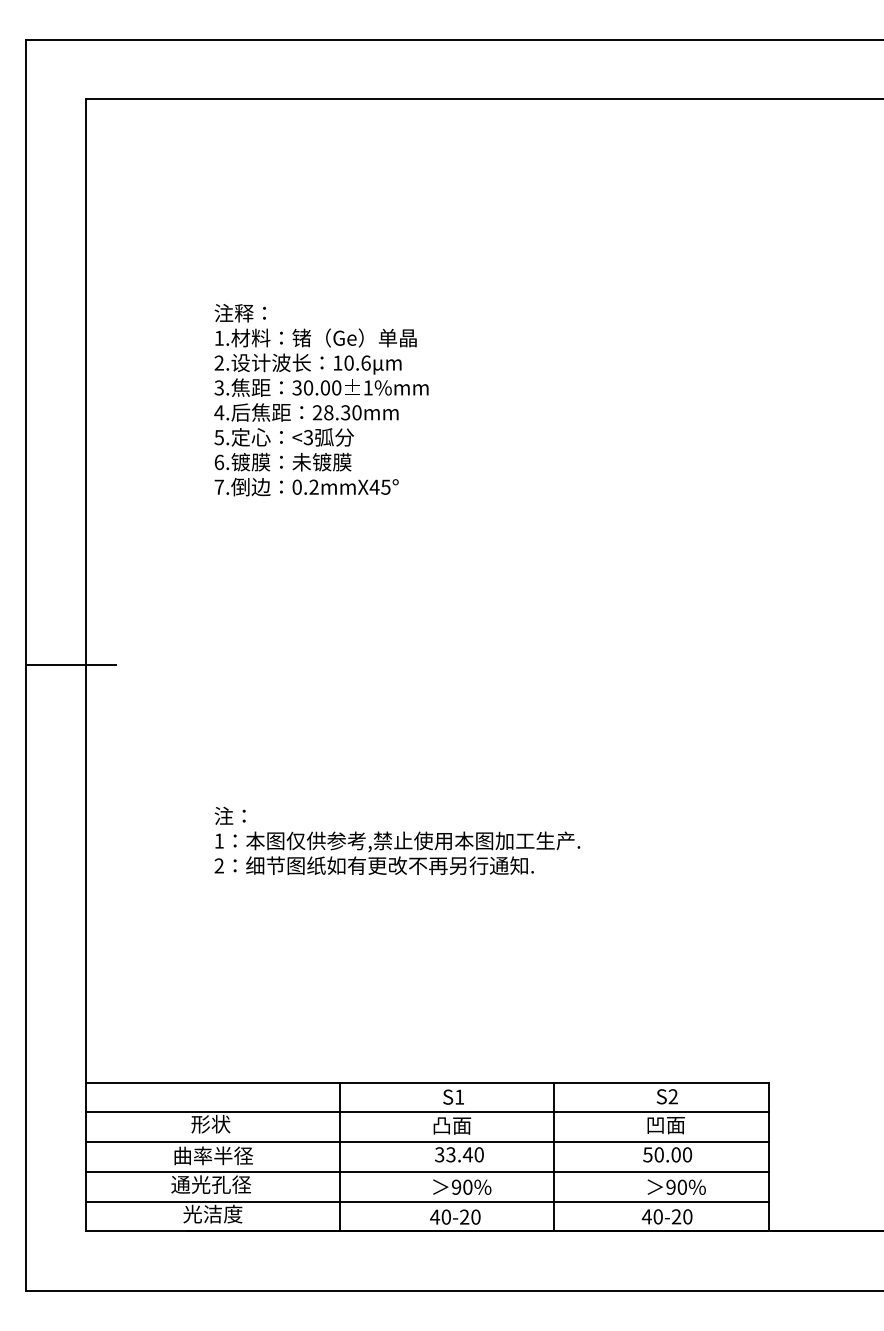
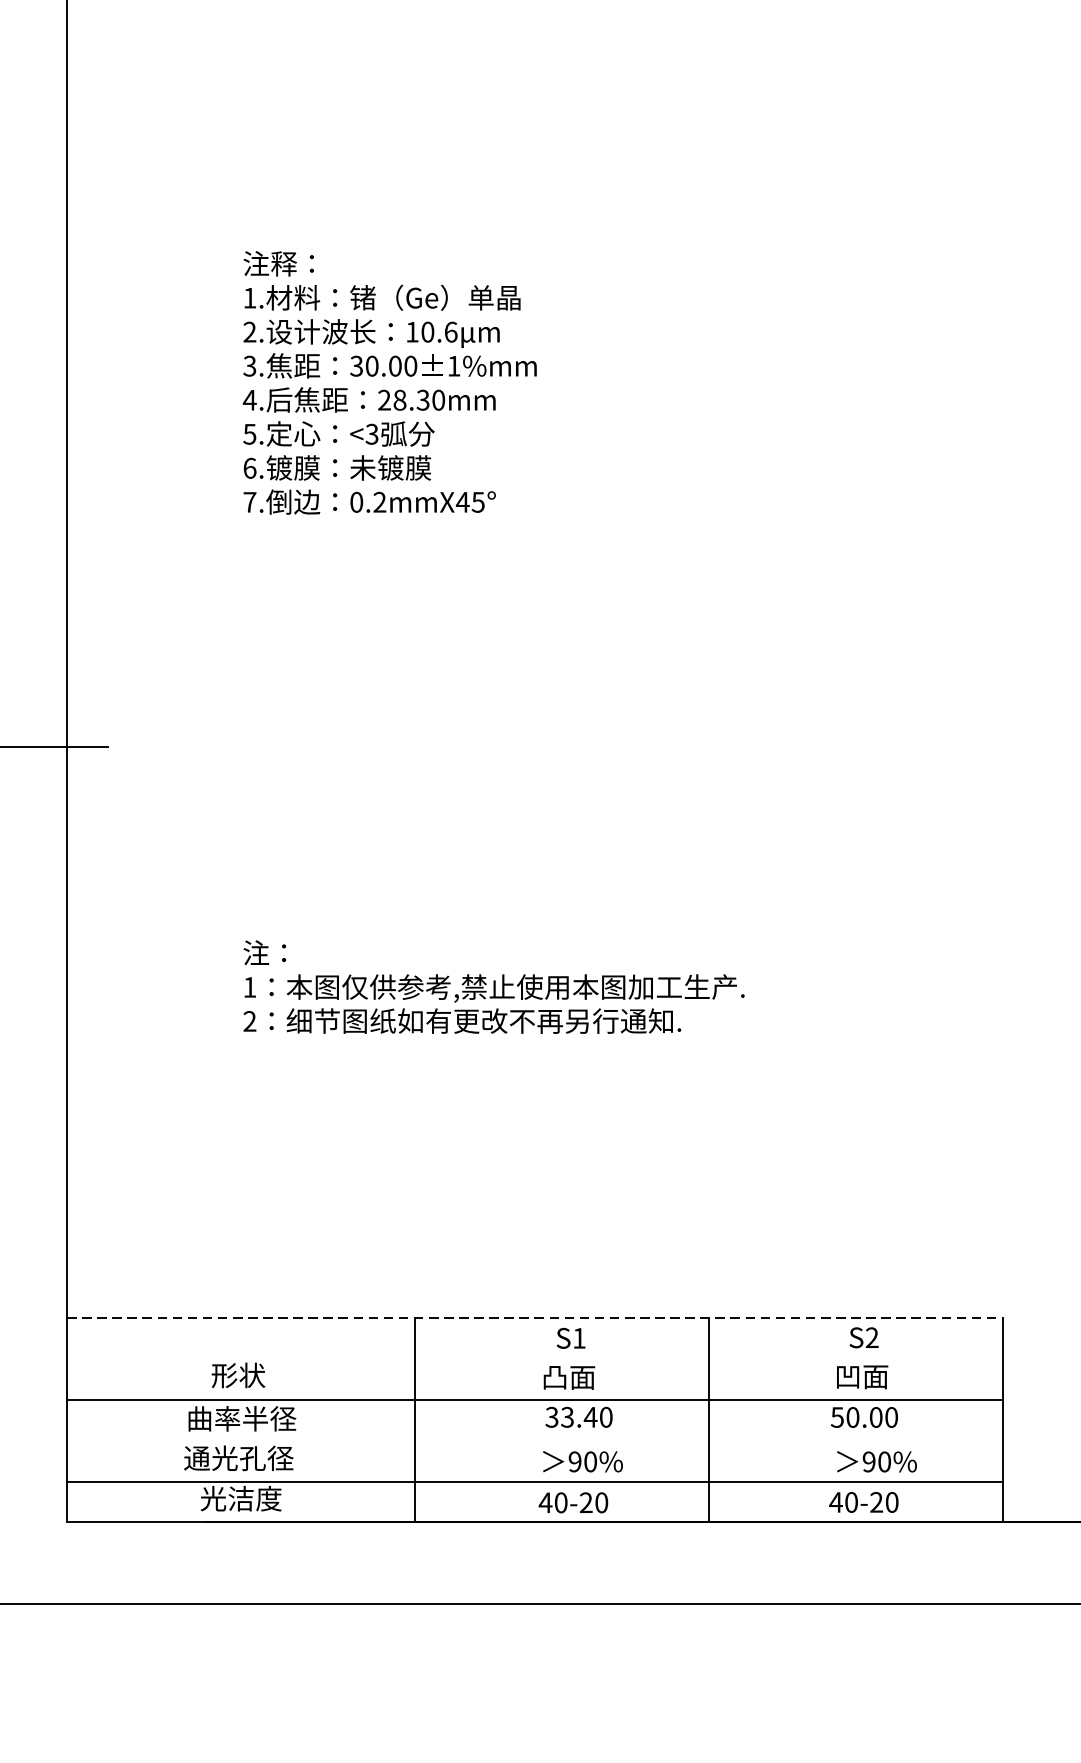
line: (427, 1082) -> (535, 1318), solid -> dashed
line: (426, 1112) -> (533, 1359), removed
line: (426, 1171) -> (533, 1440), removed

